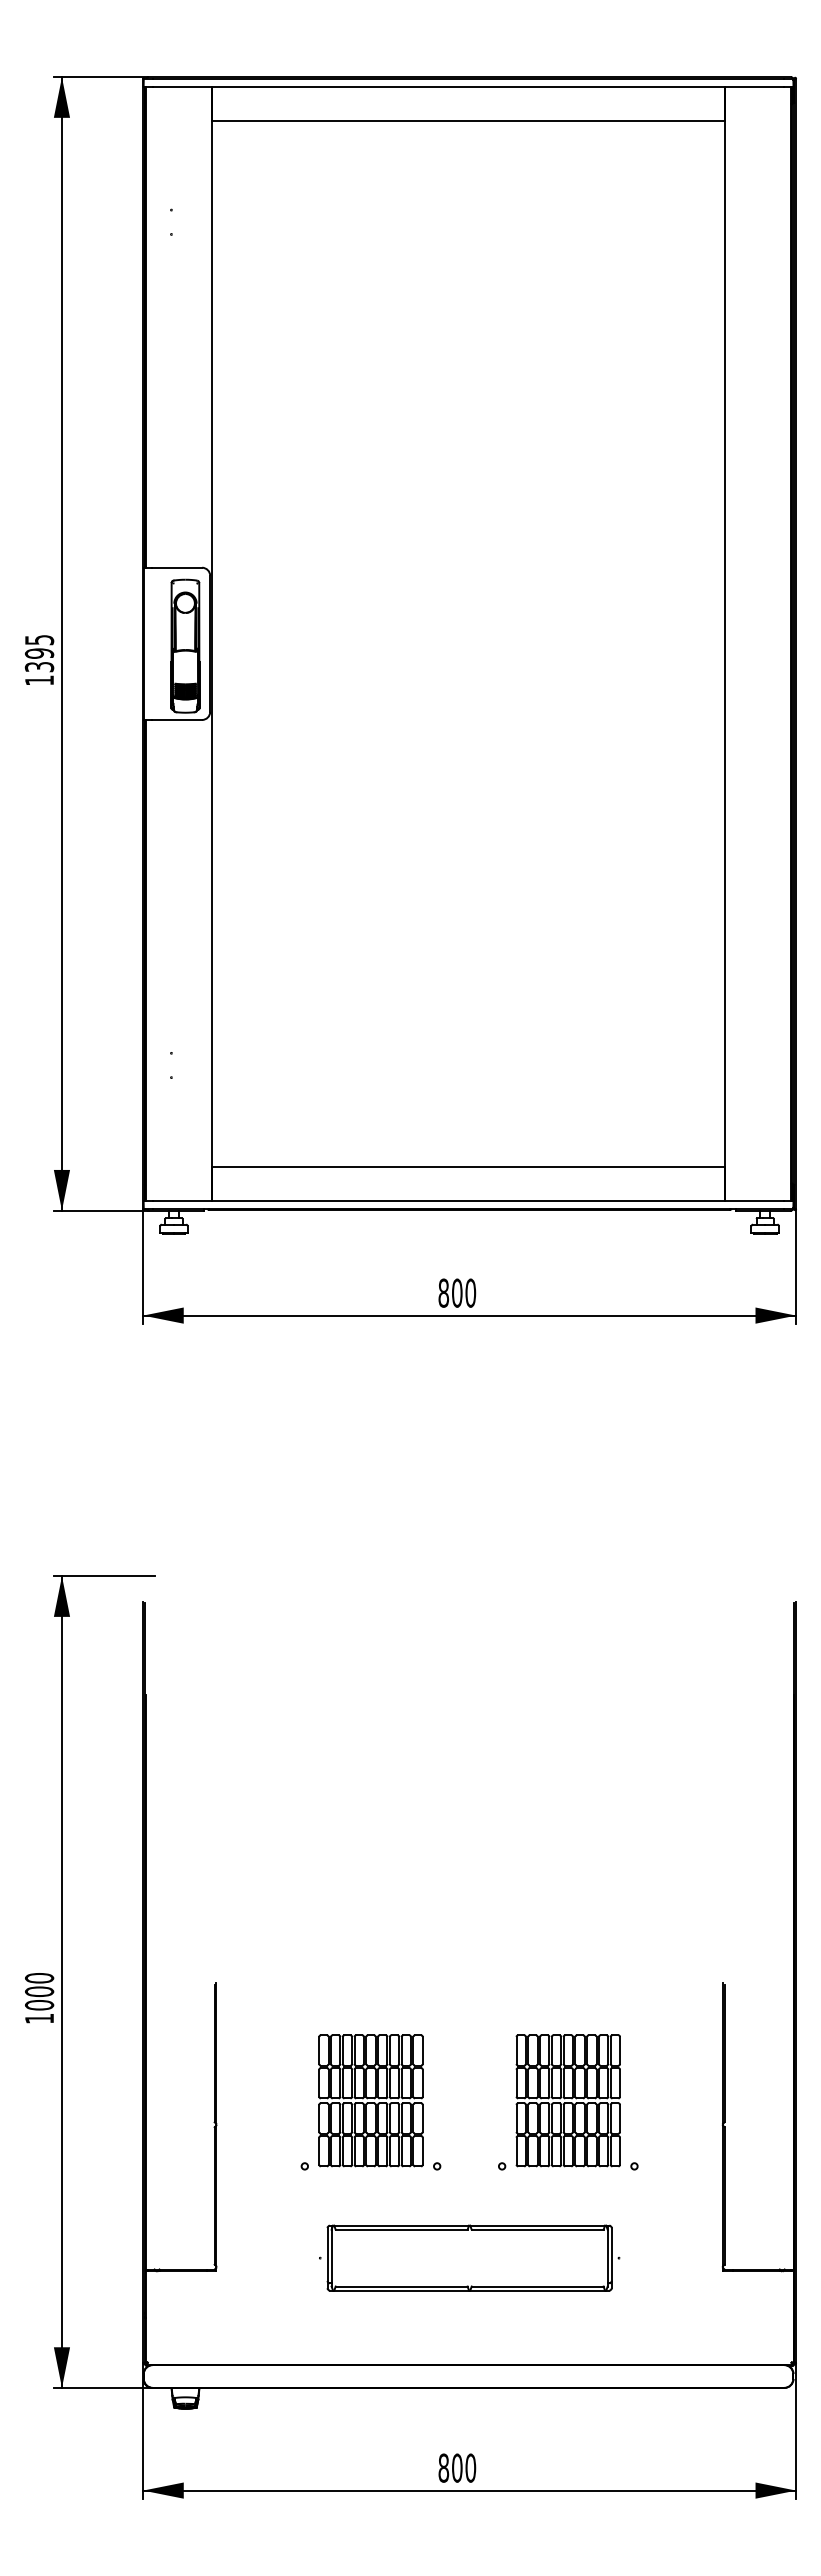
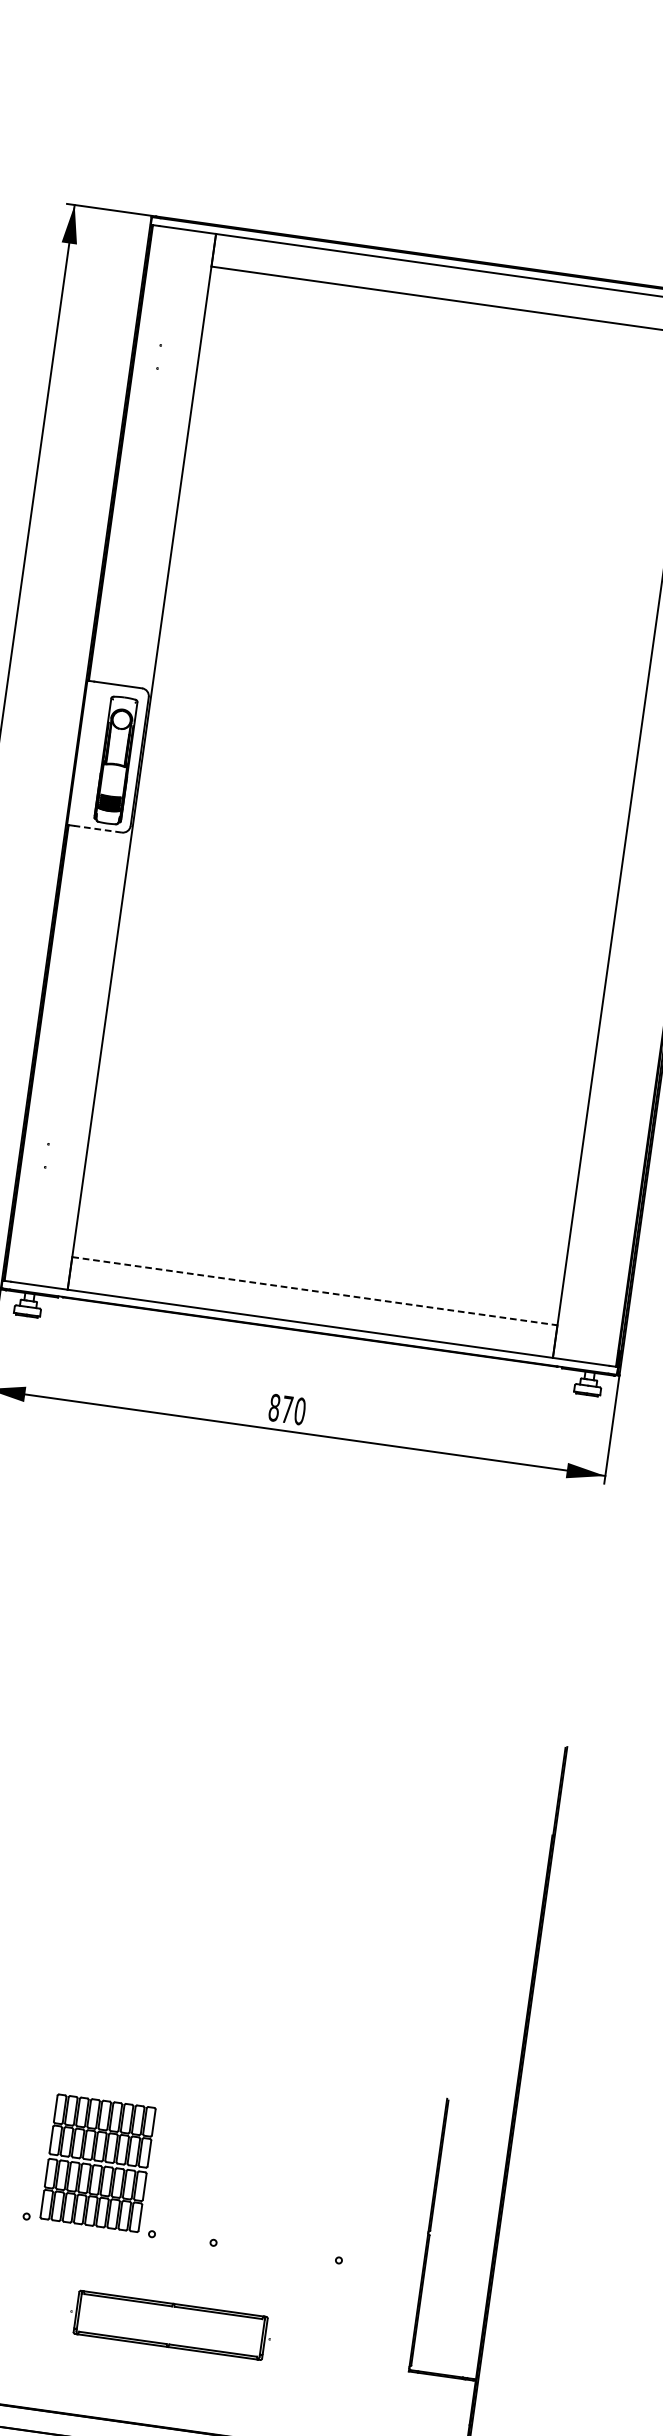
line: (176, 719) -> (97, 828), solid -> dashed
line: (469, 1166) -> (315, 1291), solid -> dashed
text: (457, 1292) -> (287, 1408), 800 -> 870
part: (567, 2100) -> (284, 2189), removed
part: (469, 2257) -> (170, 2324), size x0.7

